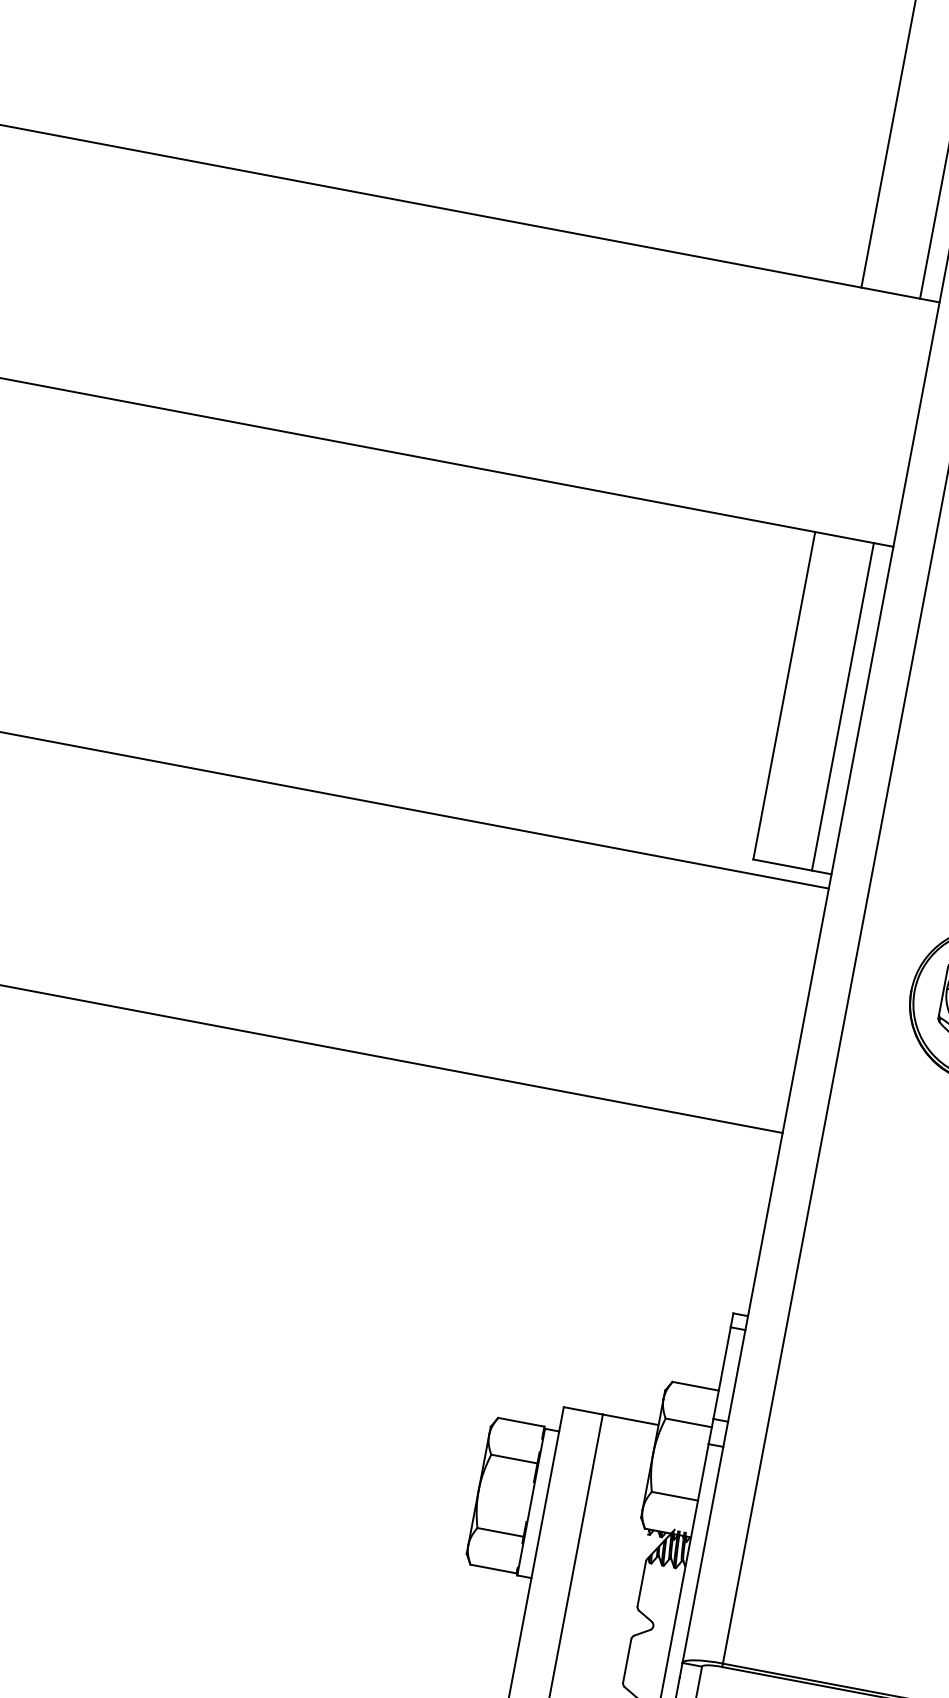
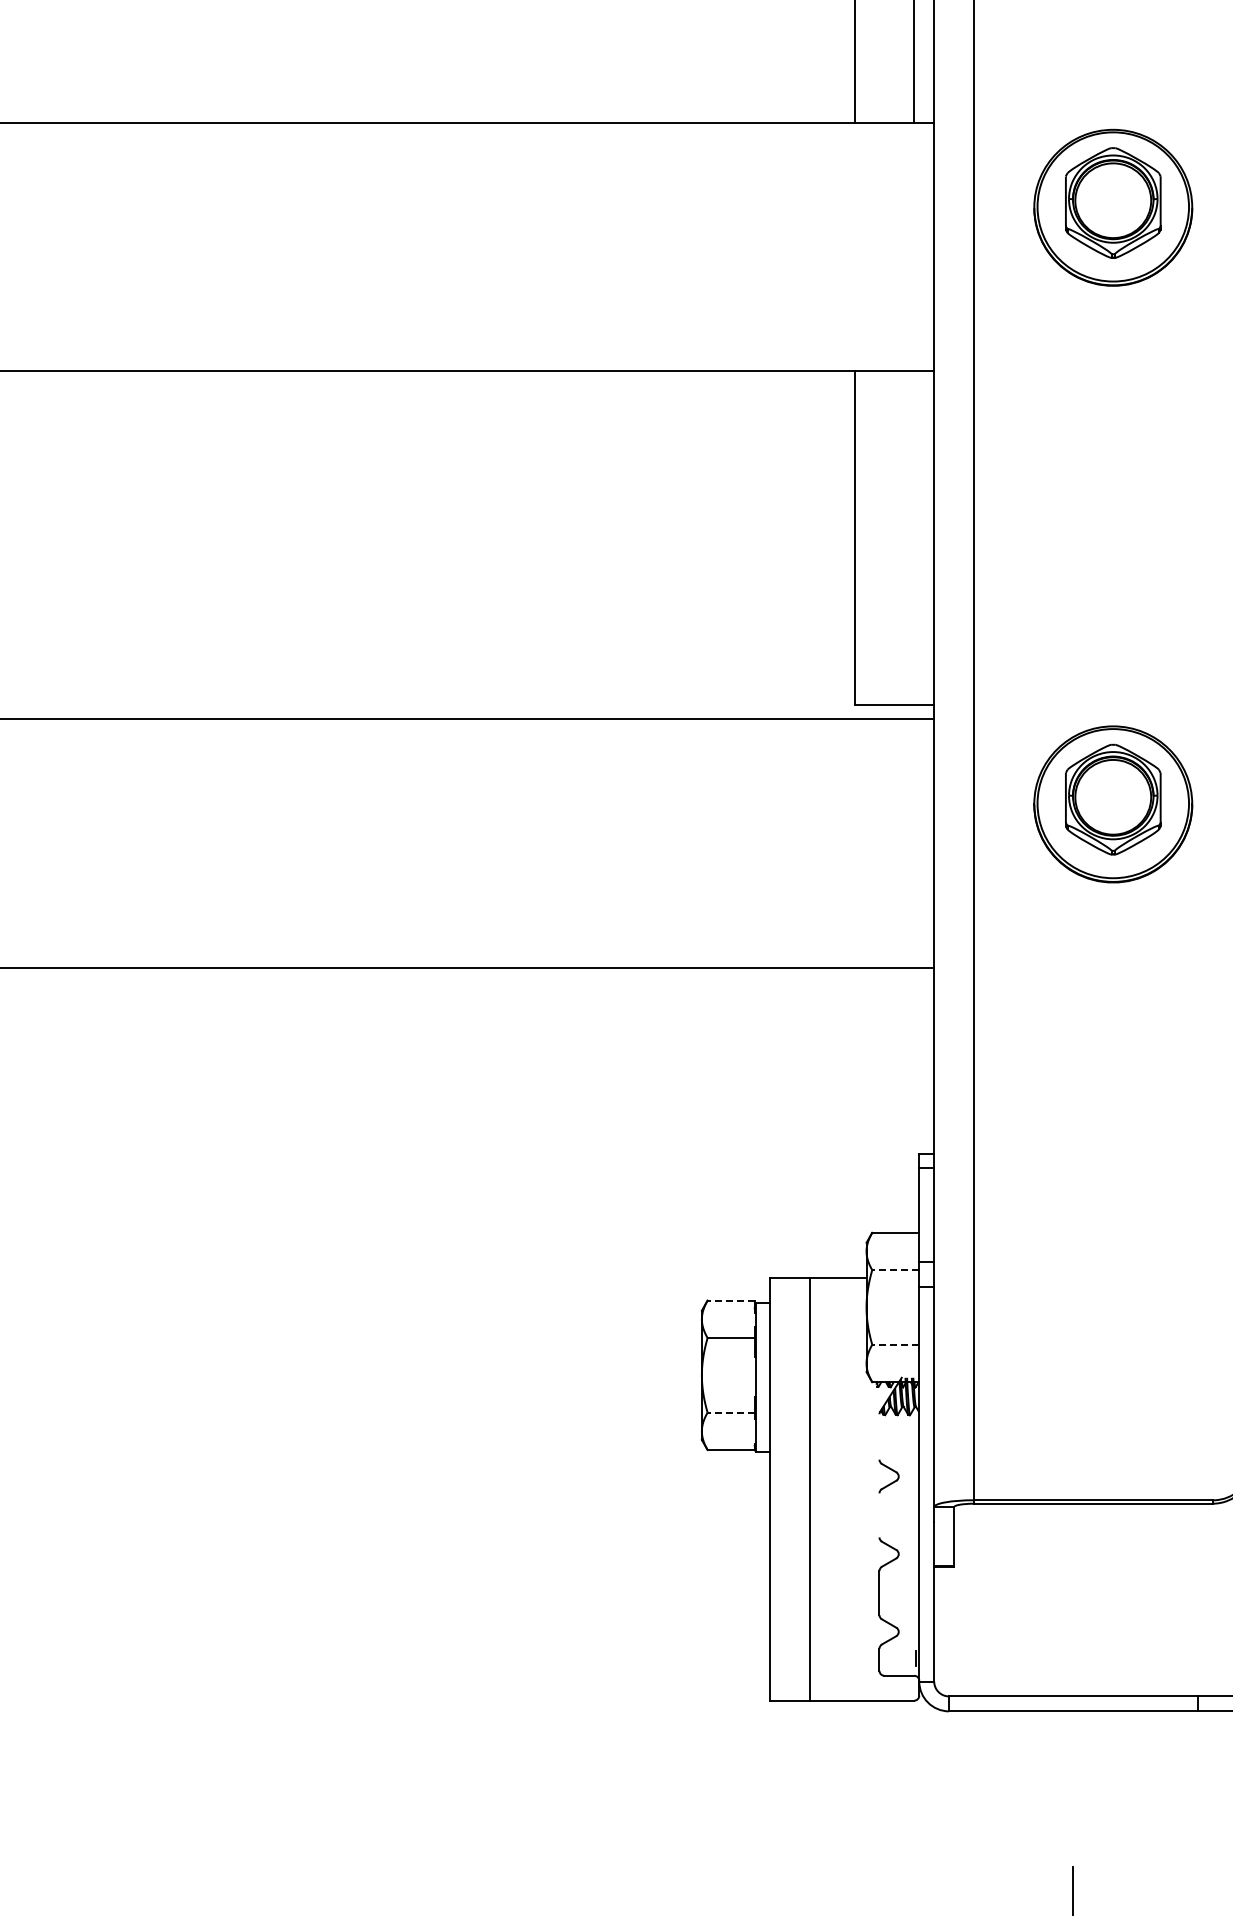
line: (843, 706) -> (914, 537), removed
line: (521, 1422) -> (731, 1300), solid -> dashed
line: (688, 1423) -> (895, 1270), solid -> dashed
line: (674, 1495) -> (895, 1344), solid -> dashed
line: (500, 1532) -> (731, 1412), solid -> dashed
line: (641, 1583) -> (879, 1436), removed
line: (627, 1660) -> (879, 1515), removed

